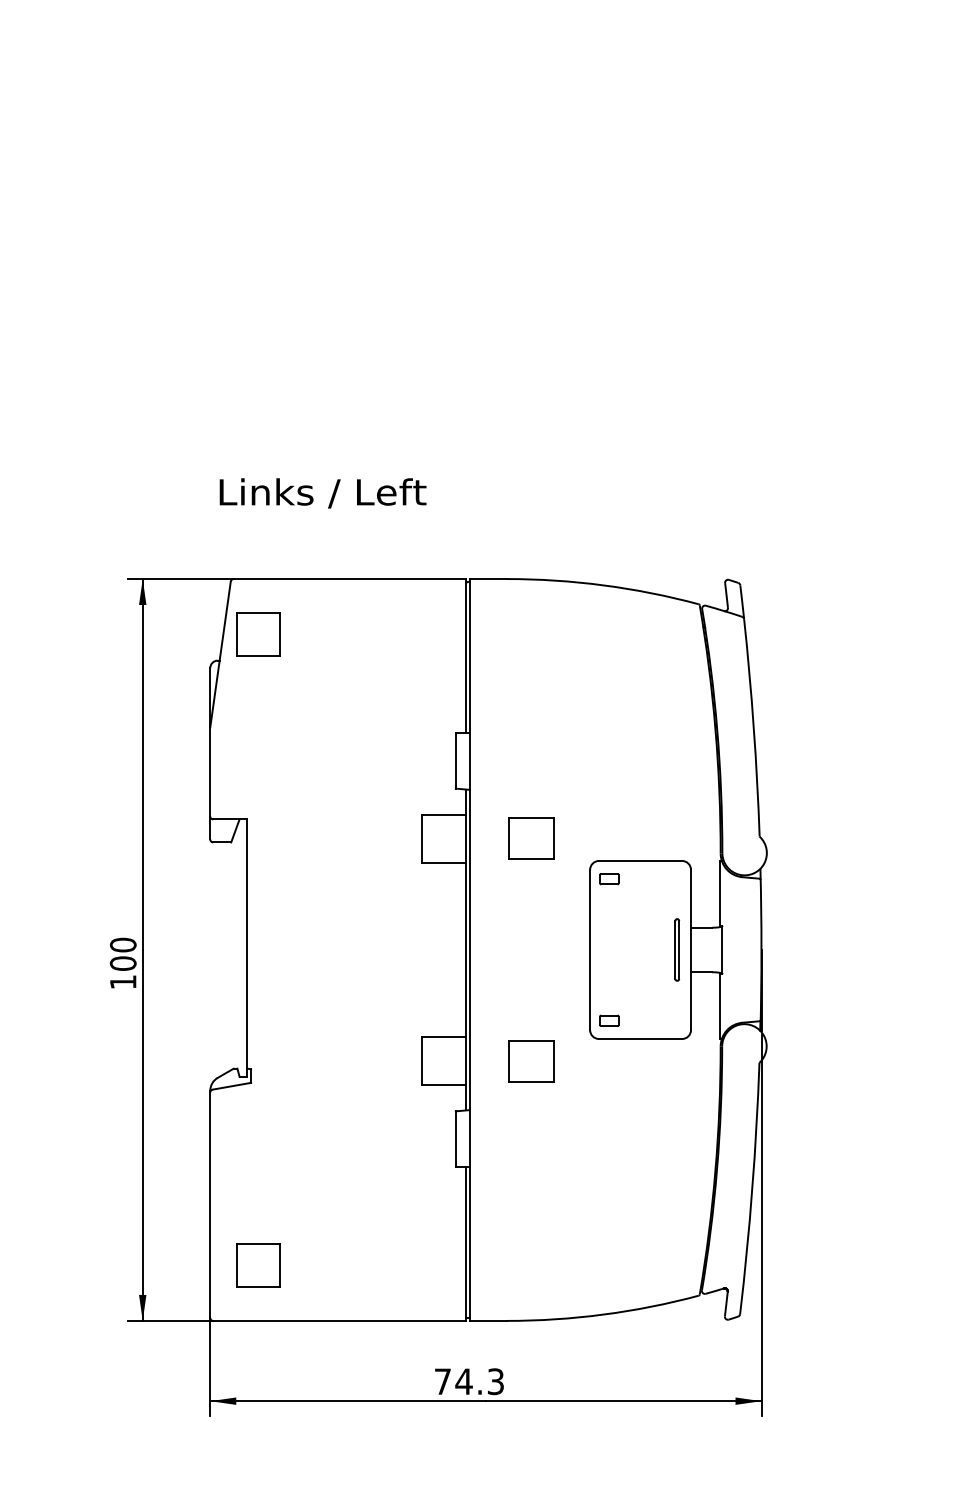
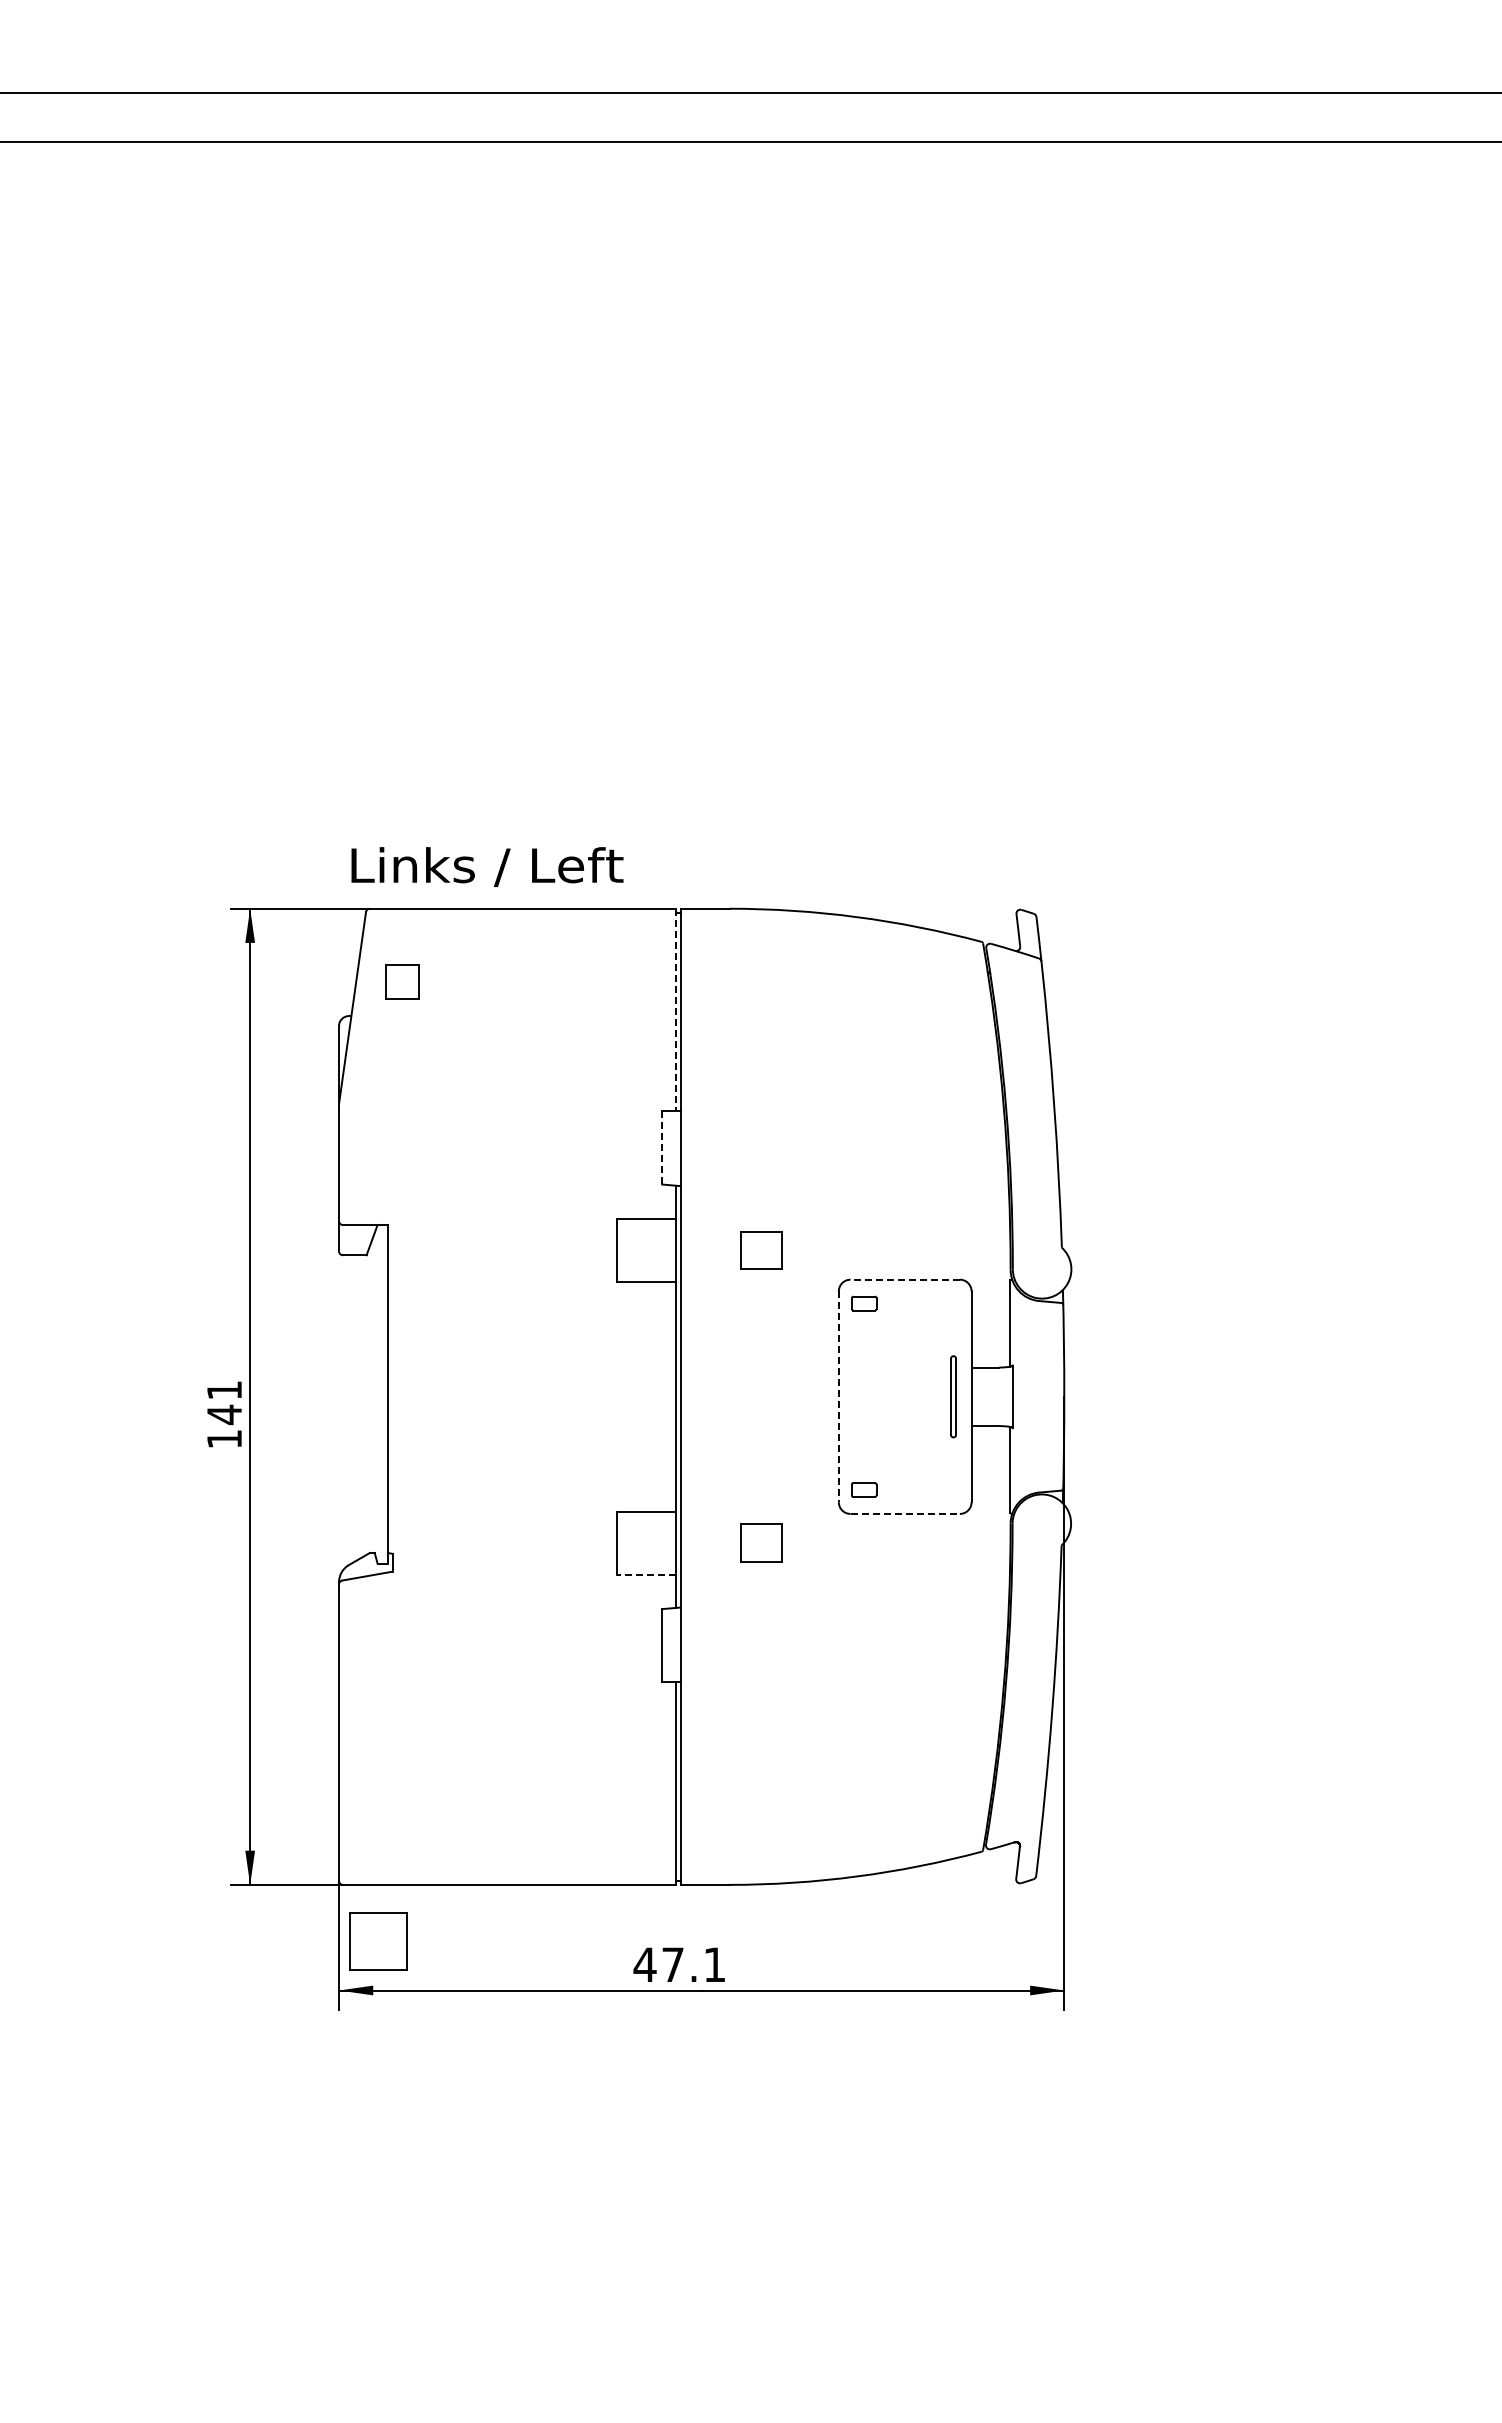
text: (323, 492) -> (487, 866), moved
part: (258, 634) -> (402, 981), size x0.6
line: (465, 656) -> (675, 1010), solid -> dashed
line: (456, 760) -> (662, 1147), solid -> dashed
part: (531, 838) -> (761, 1250), size x0.7
line: (640, 860) -> (905, 1279), solid -> dashed
line: (589, 950) -> (838, 1397), solid -> dashed
text: (123, 954) -> (224, 1402), 100 -> 141
line: (640, 1038) -> (905, 1513), solid -> dashed
part: (531, 1060) -> (761, 1542), size x0.7
line: (443, 1085) -> (646, 1574), solid -> dashed
part: (258, 1265) -> (378, 1941), moved
text: (469, 1381) -> (679, 1964), 74.3 -> 47.1

